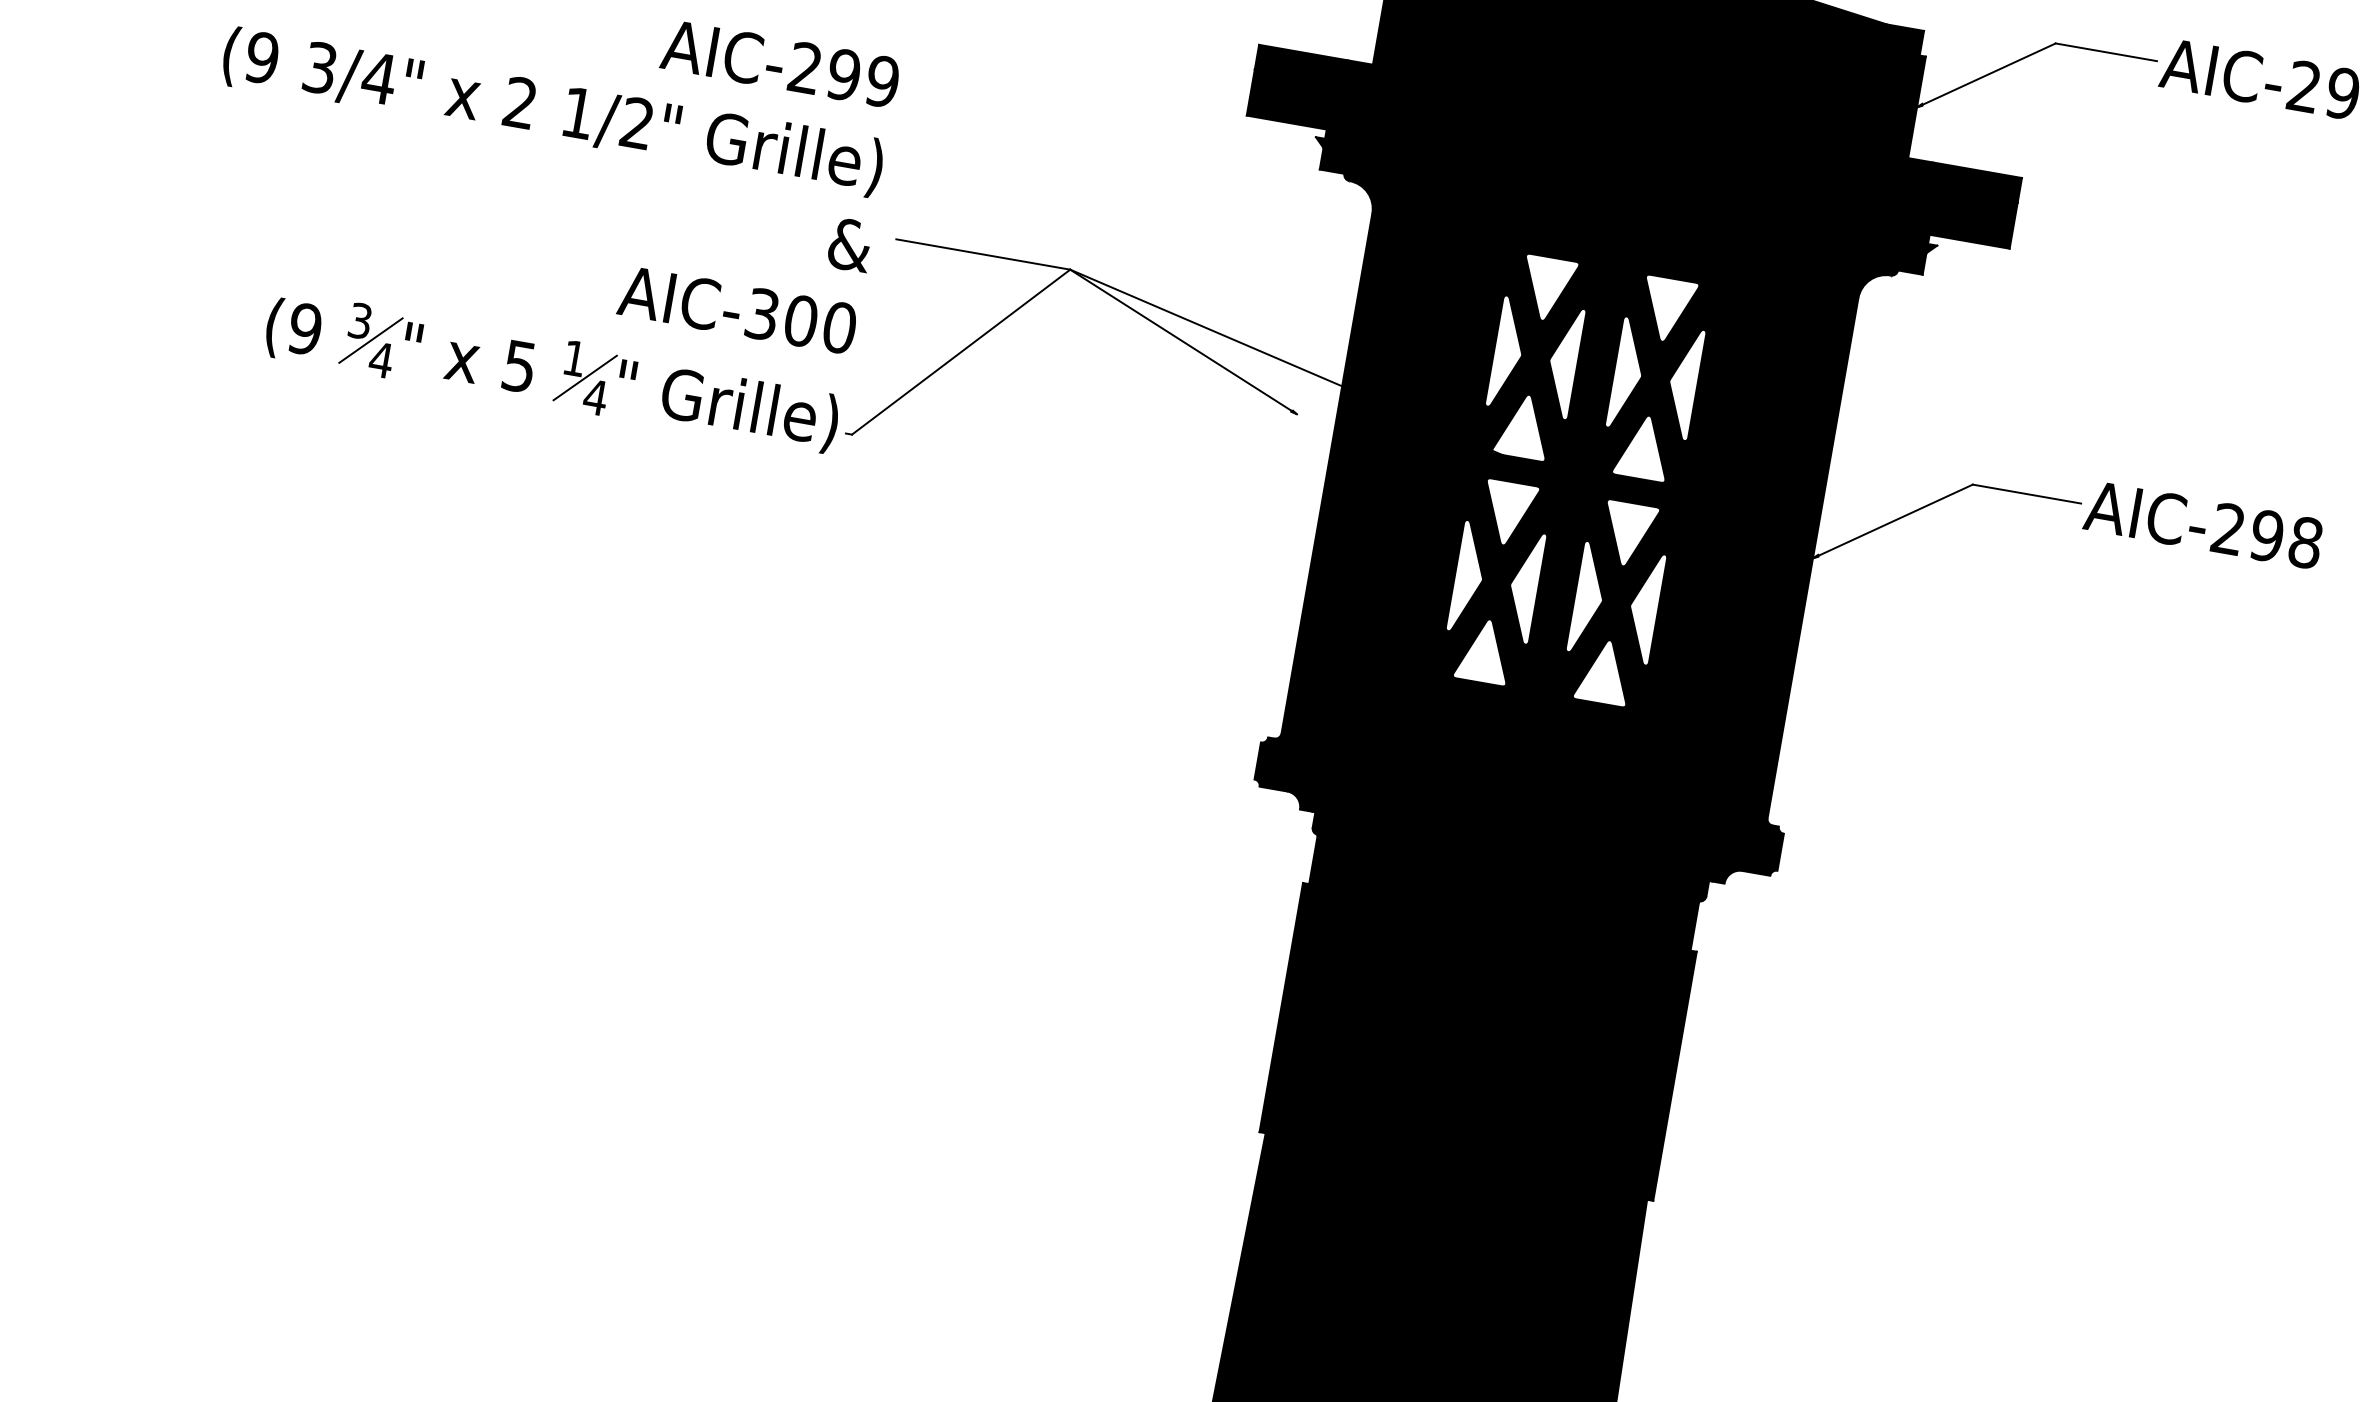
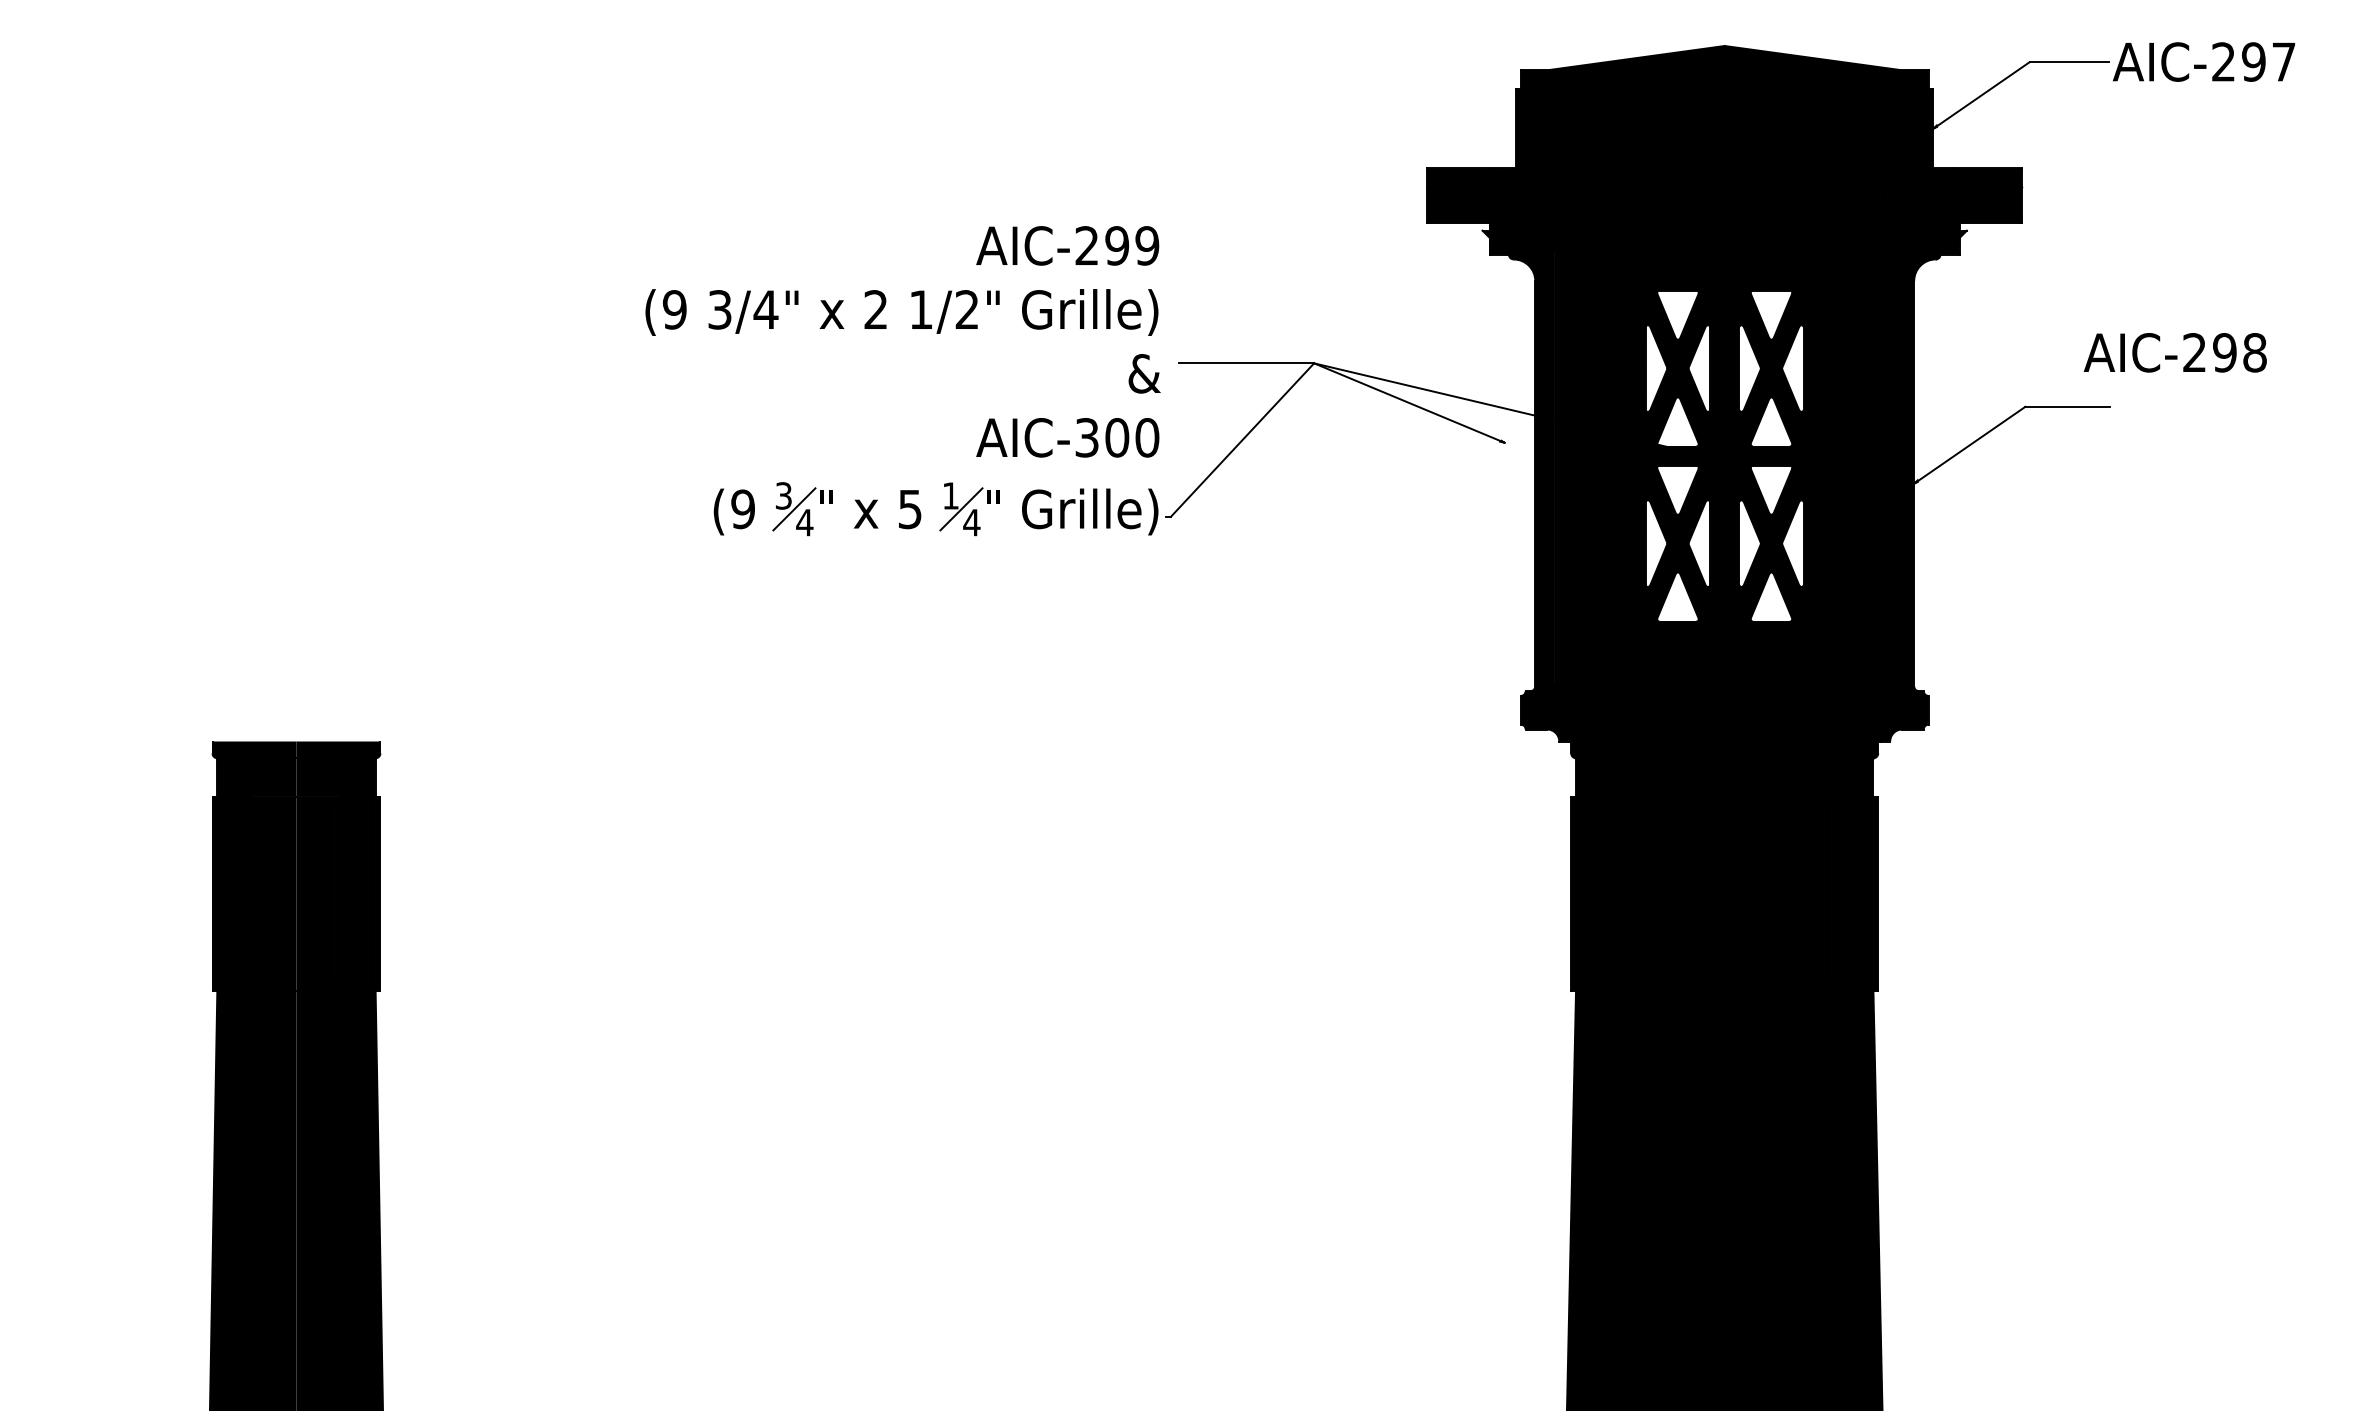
text: (2202, 524) -> (2174, 352), moved

